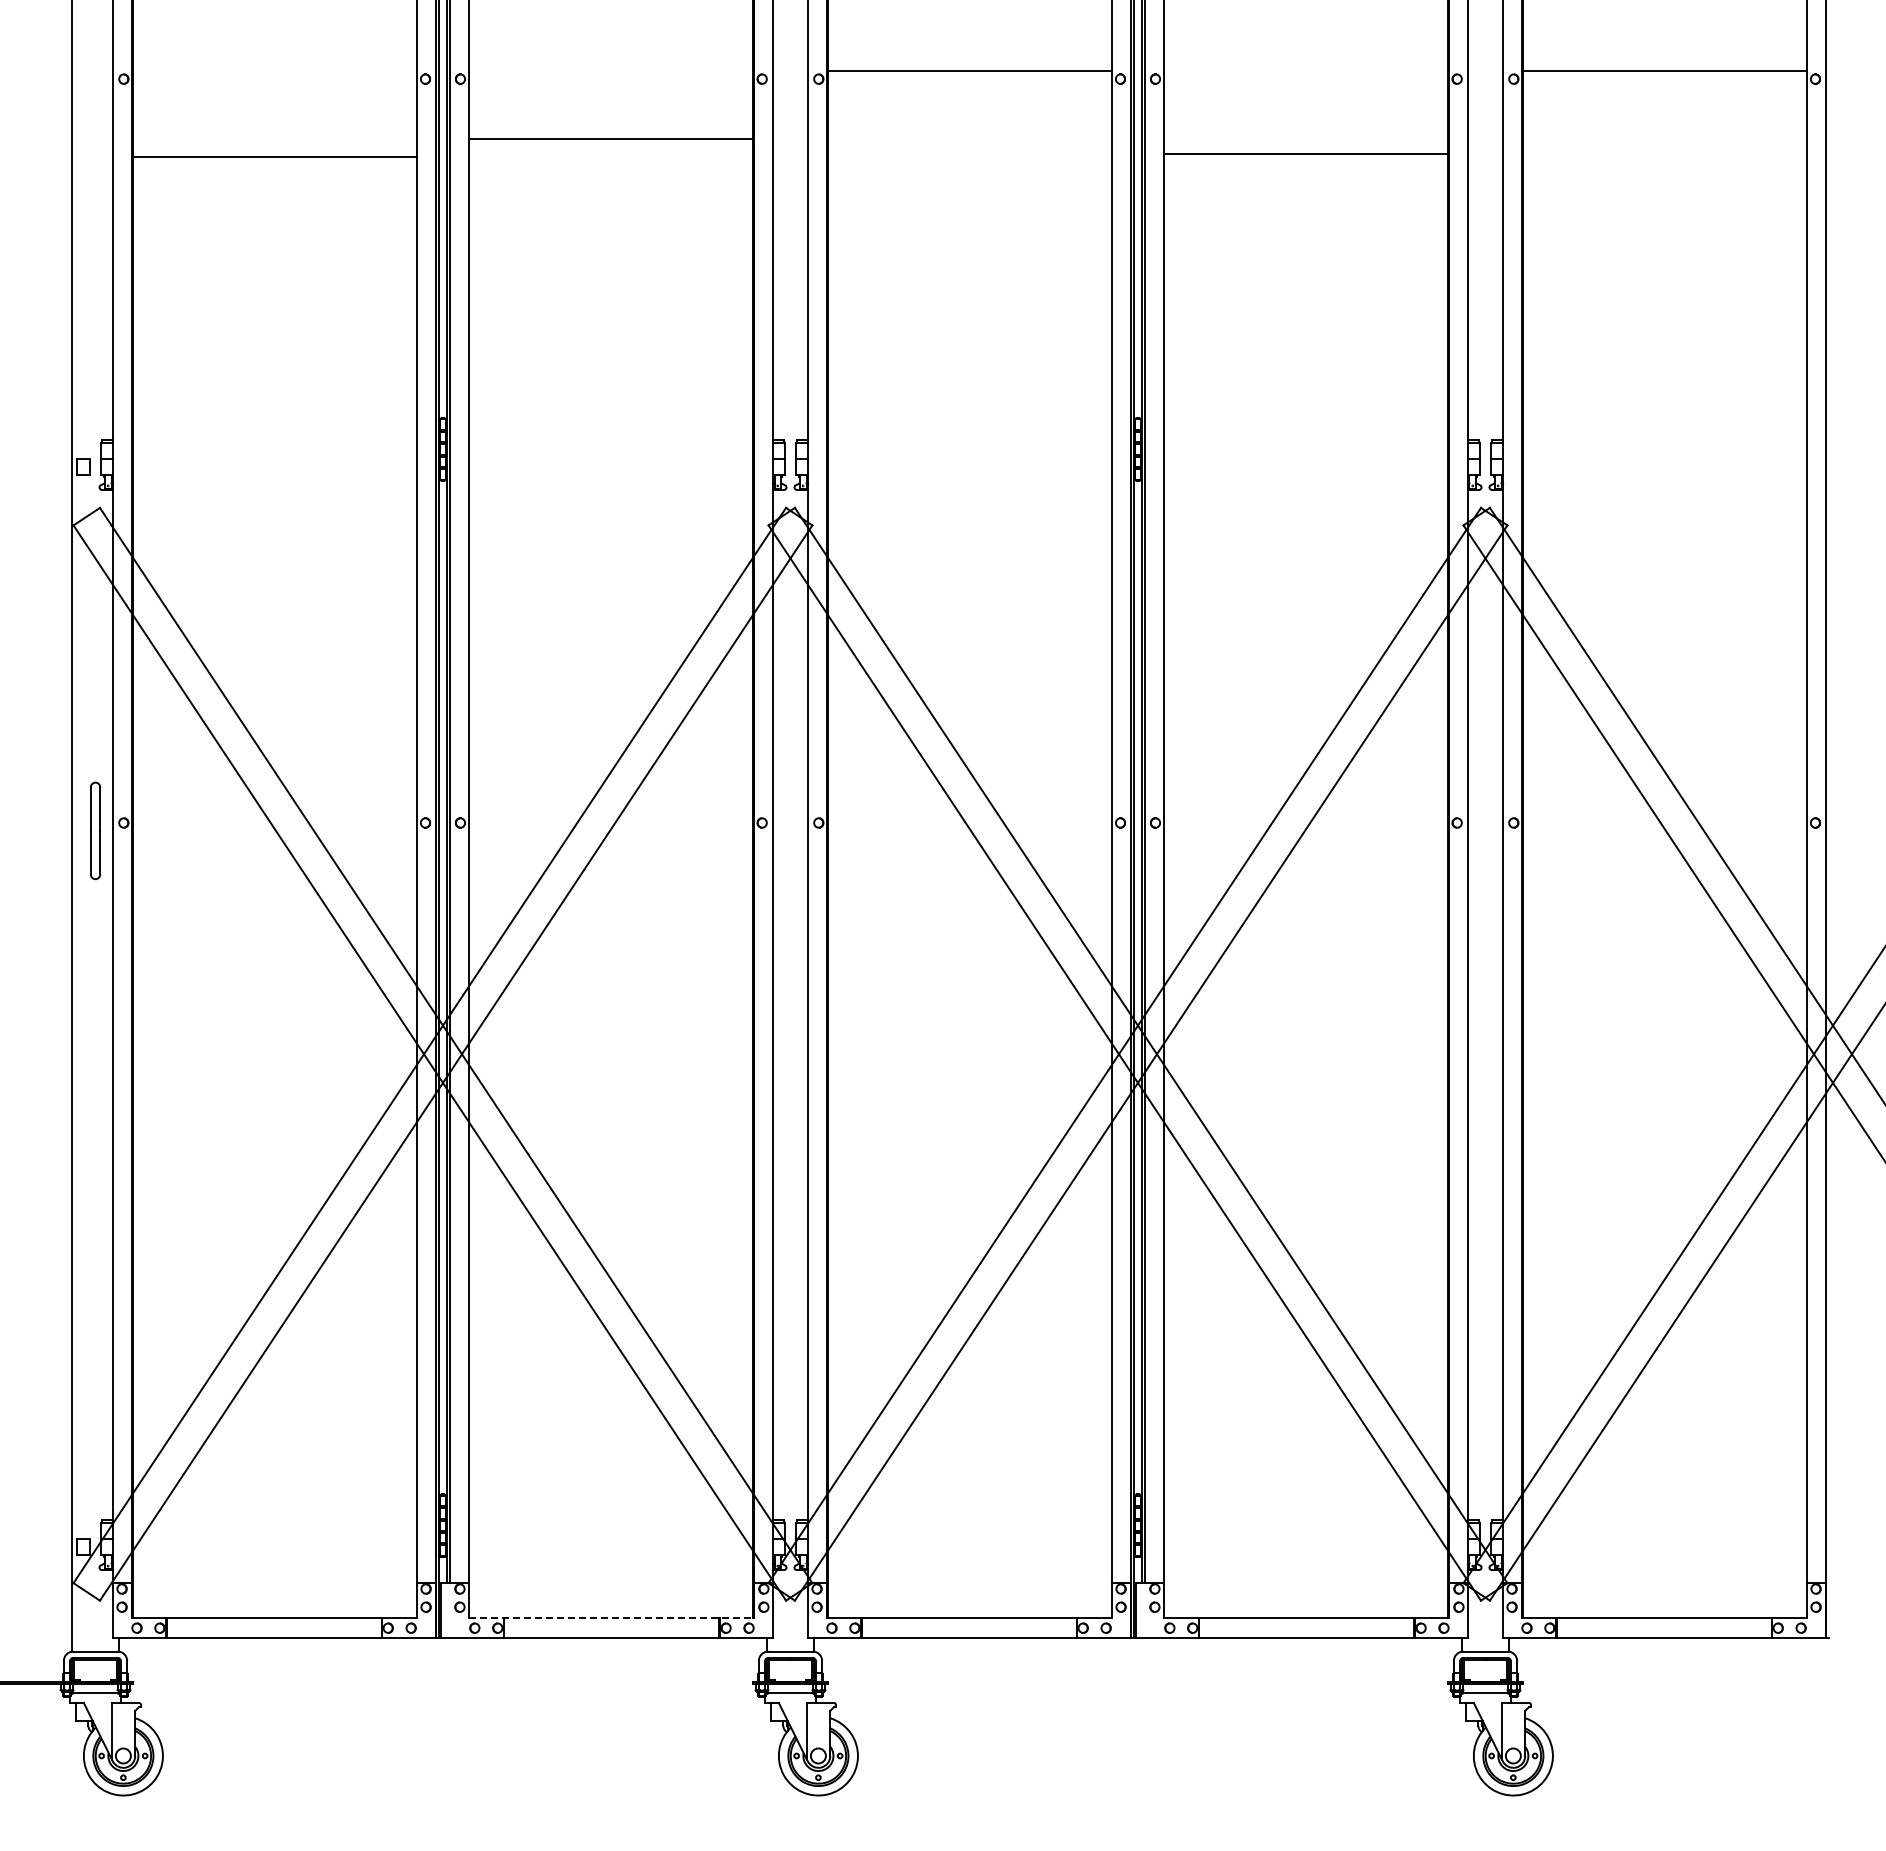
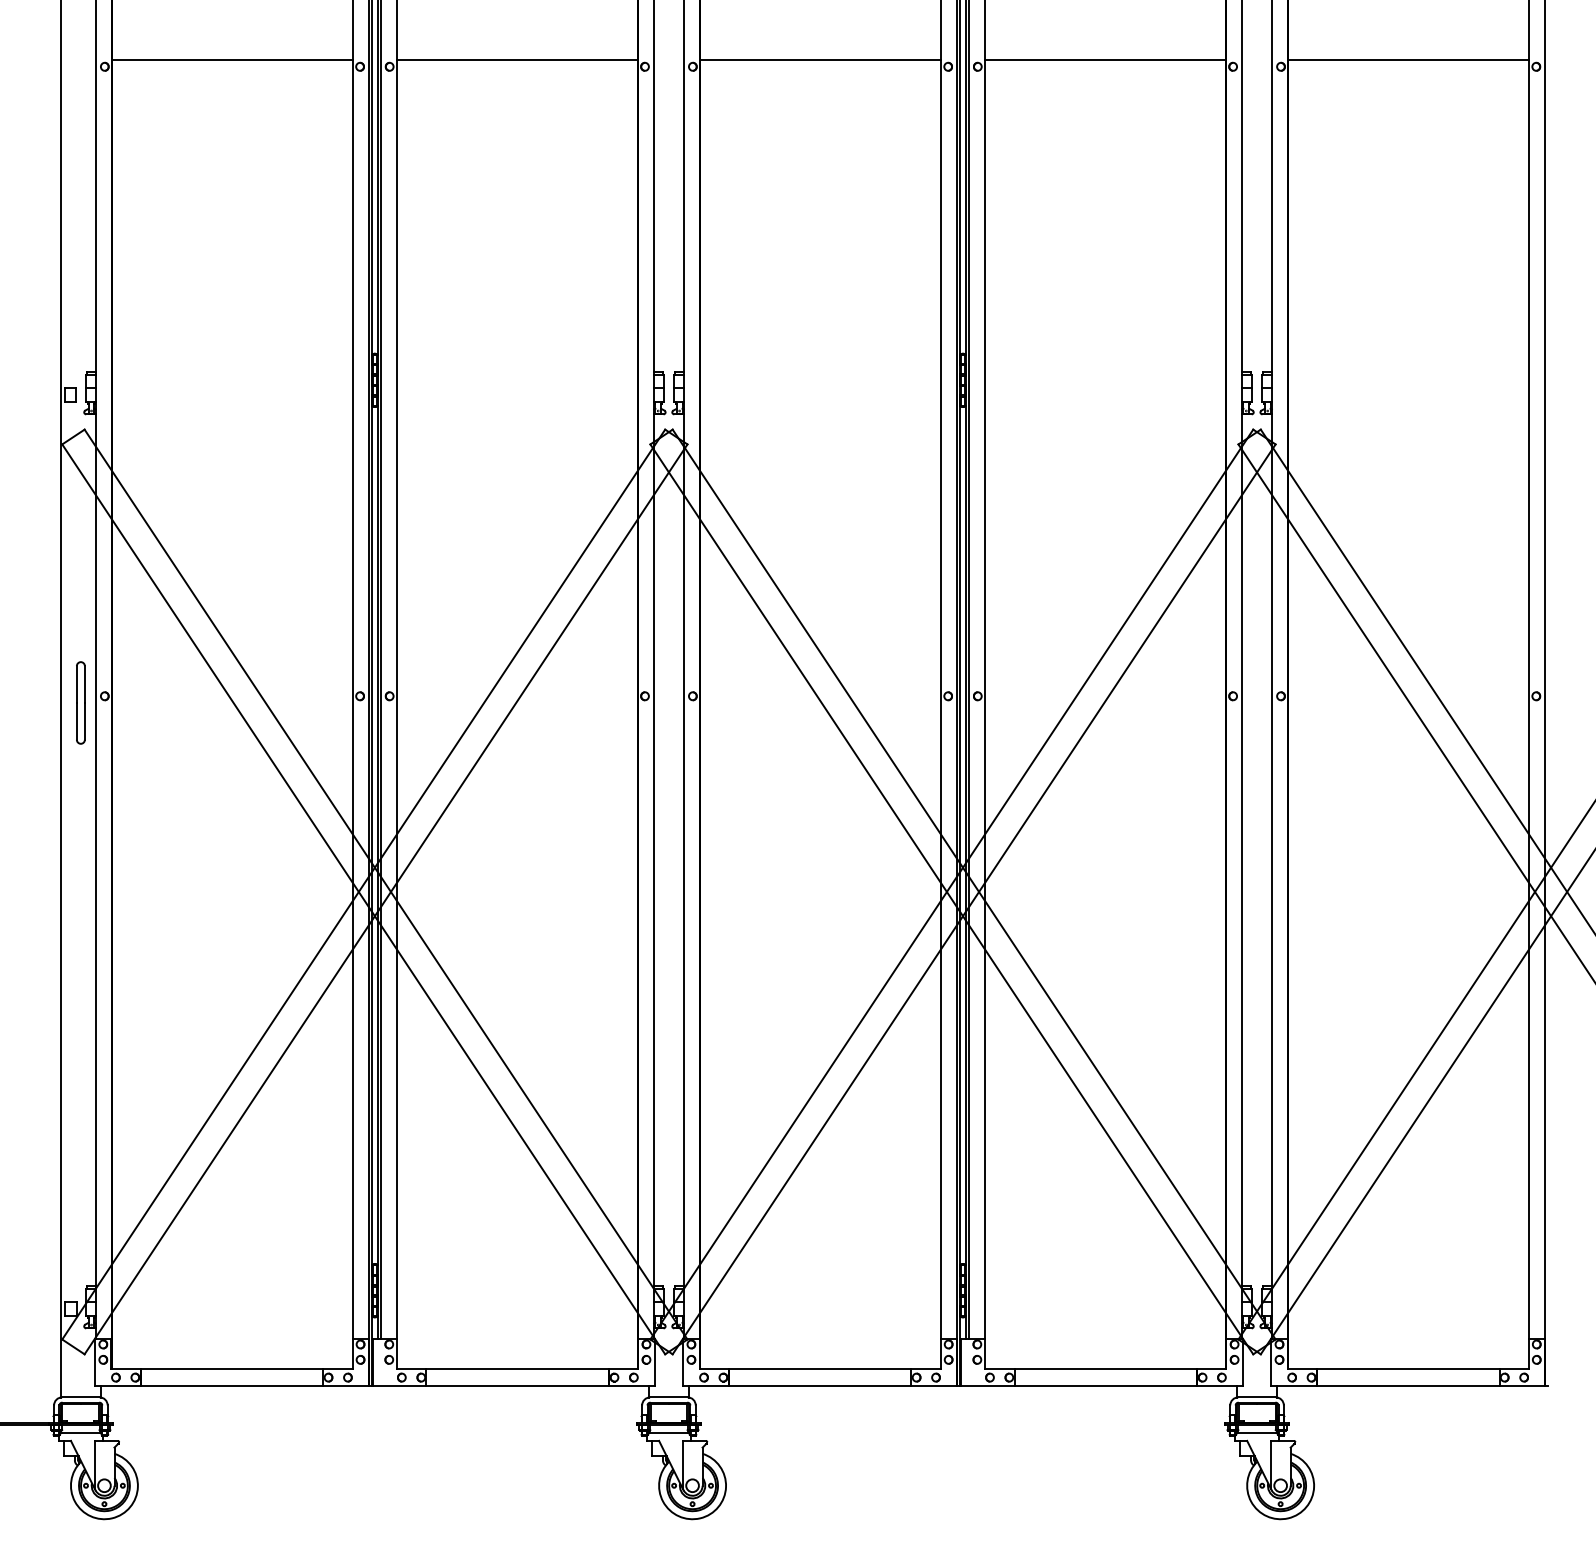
line: (610, 139) -> (516, 60), moved
line: (1305, 154) -> (1104, 60), moved
line: (274, 157) -> (232, 60), moved
line: (612, 1618) -> (518, 1369), dashed -> solid

